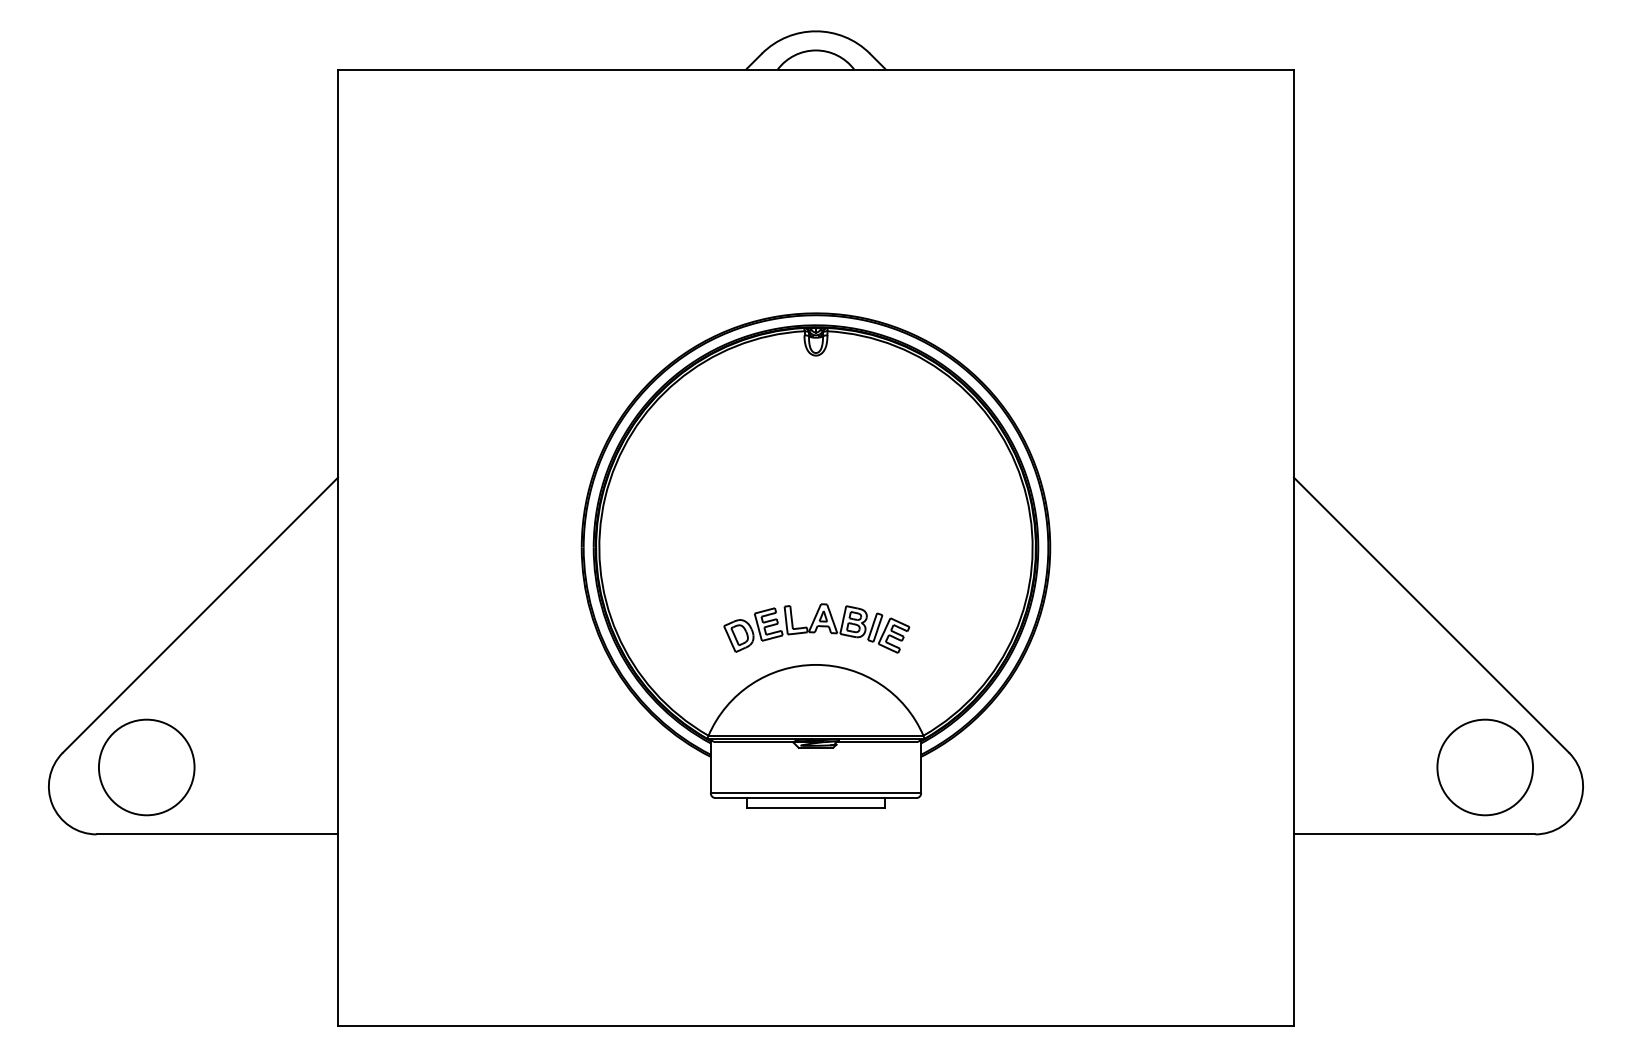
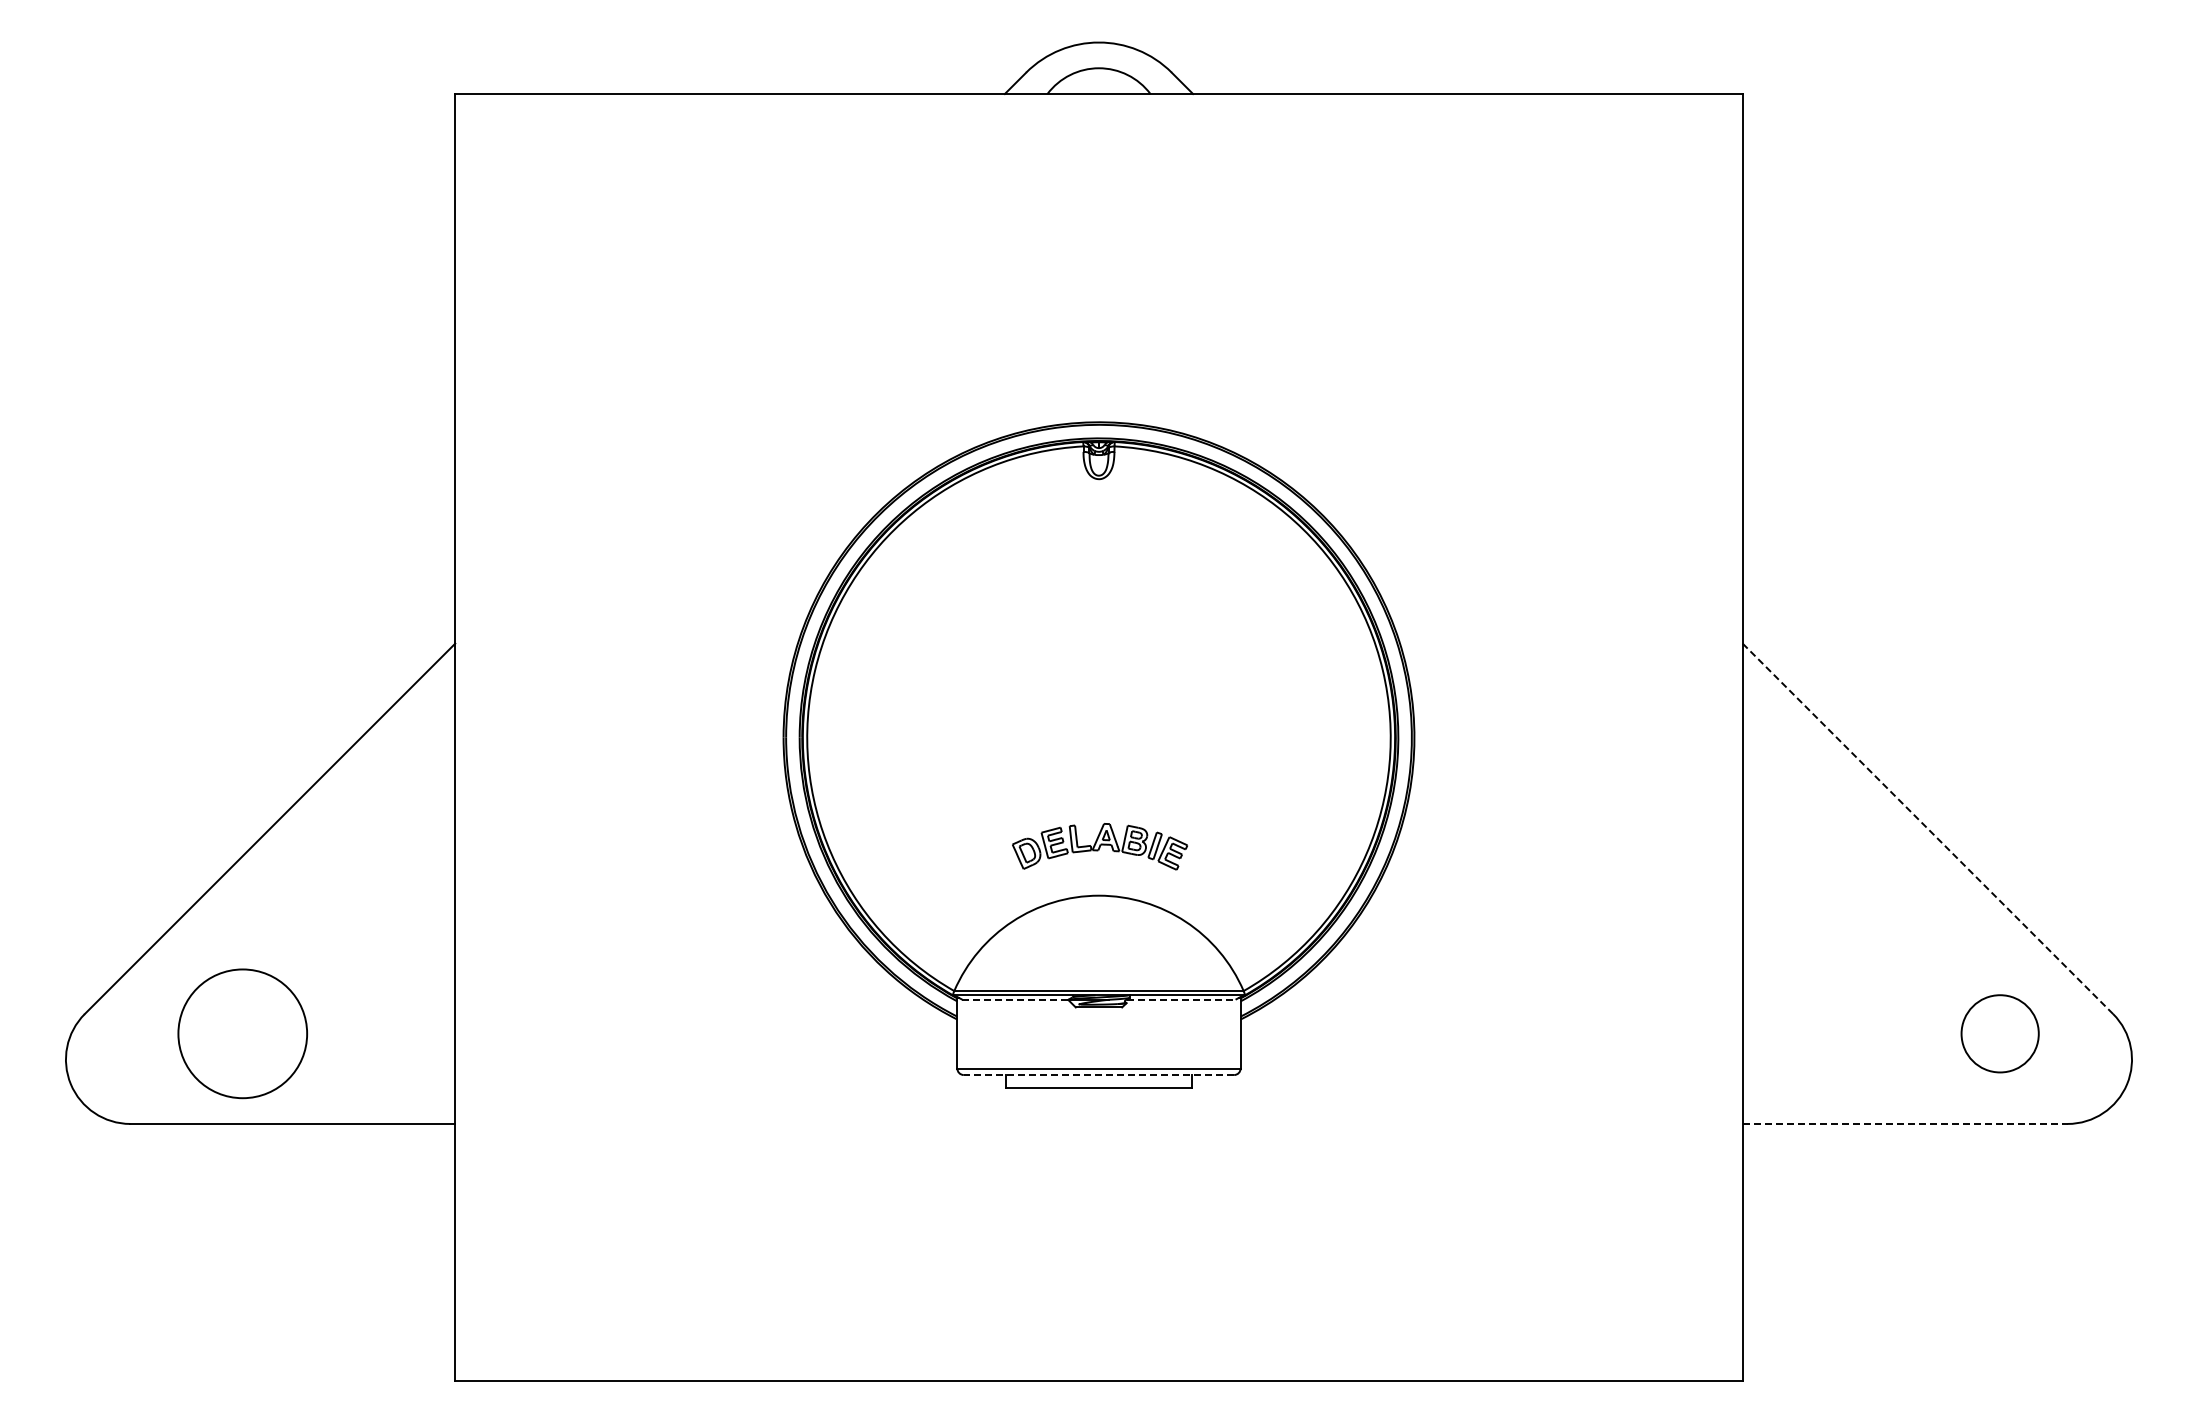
line: (1431, 615) -> (1927, 828), solid -> dashed
part: (816, 628) -> (1099, 846), size x0.7
line: (753, 741) -> (1015, 999), solid -> dashed
line: (877, 741) -> (1181, 999), solid -> dashed
circle: (146, 767) -> (242, 1033), moved
circle: (1484, 767) -> (1999, 1033), size x0.6
line: (815, 798) -> (1098, 1075), solid -> dashed
line: (1414, 834) -> (1905, 1123), solid -> dashed

